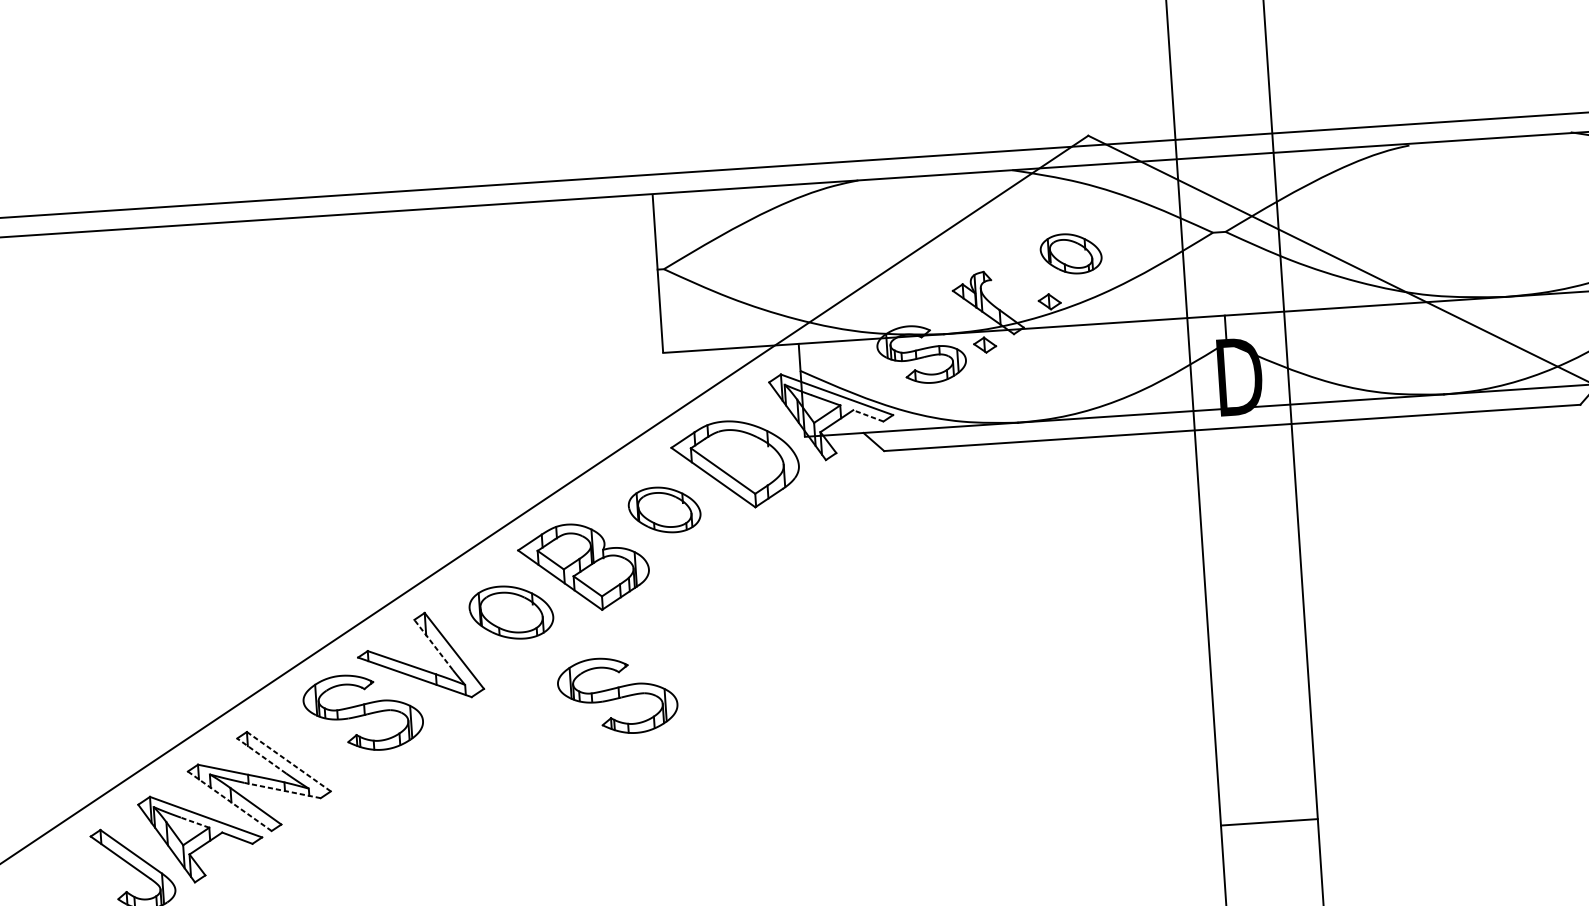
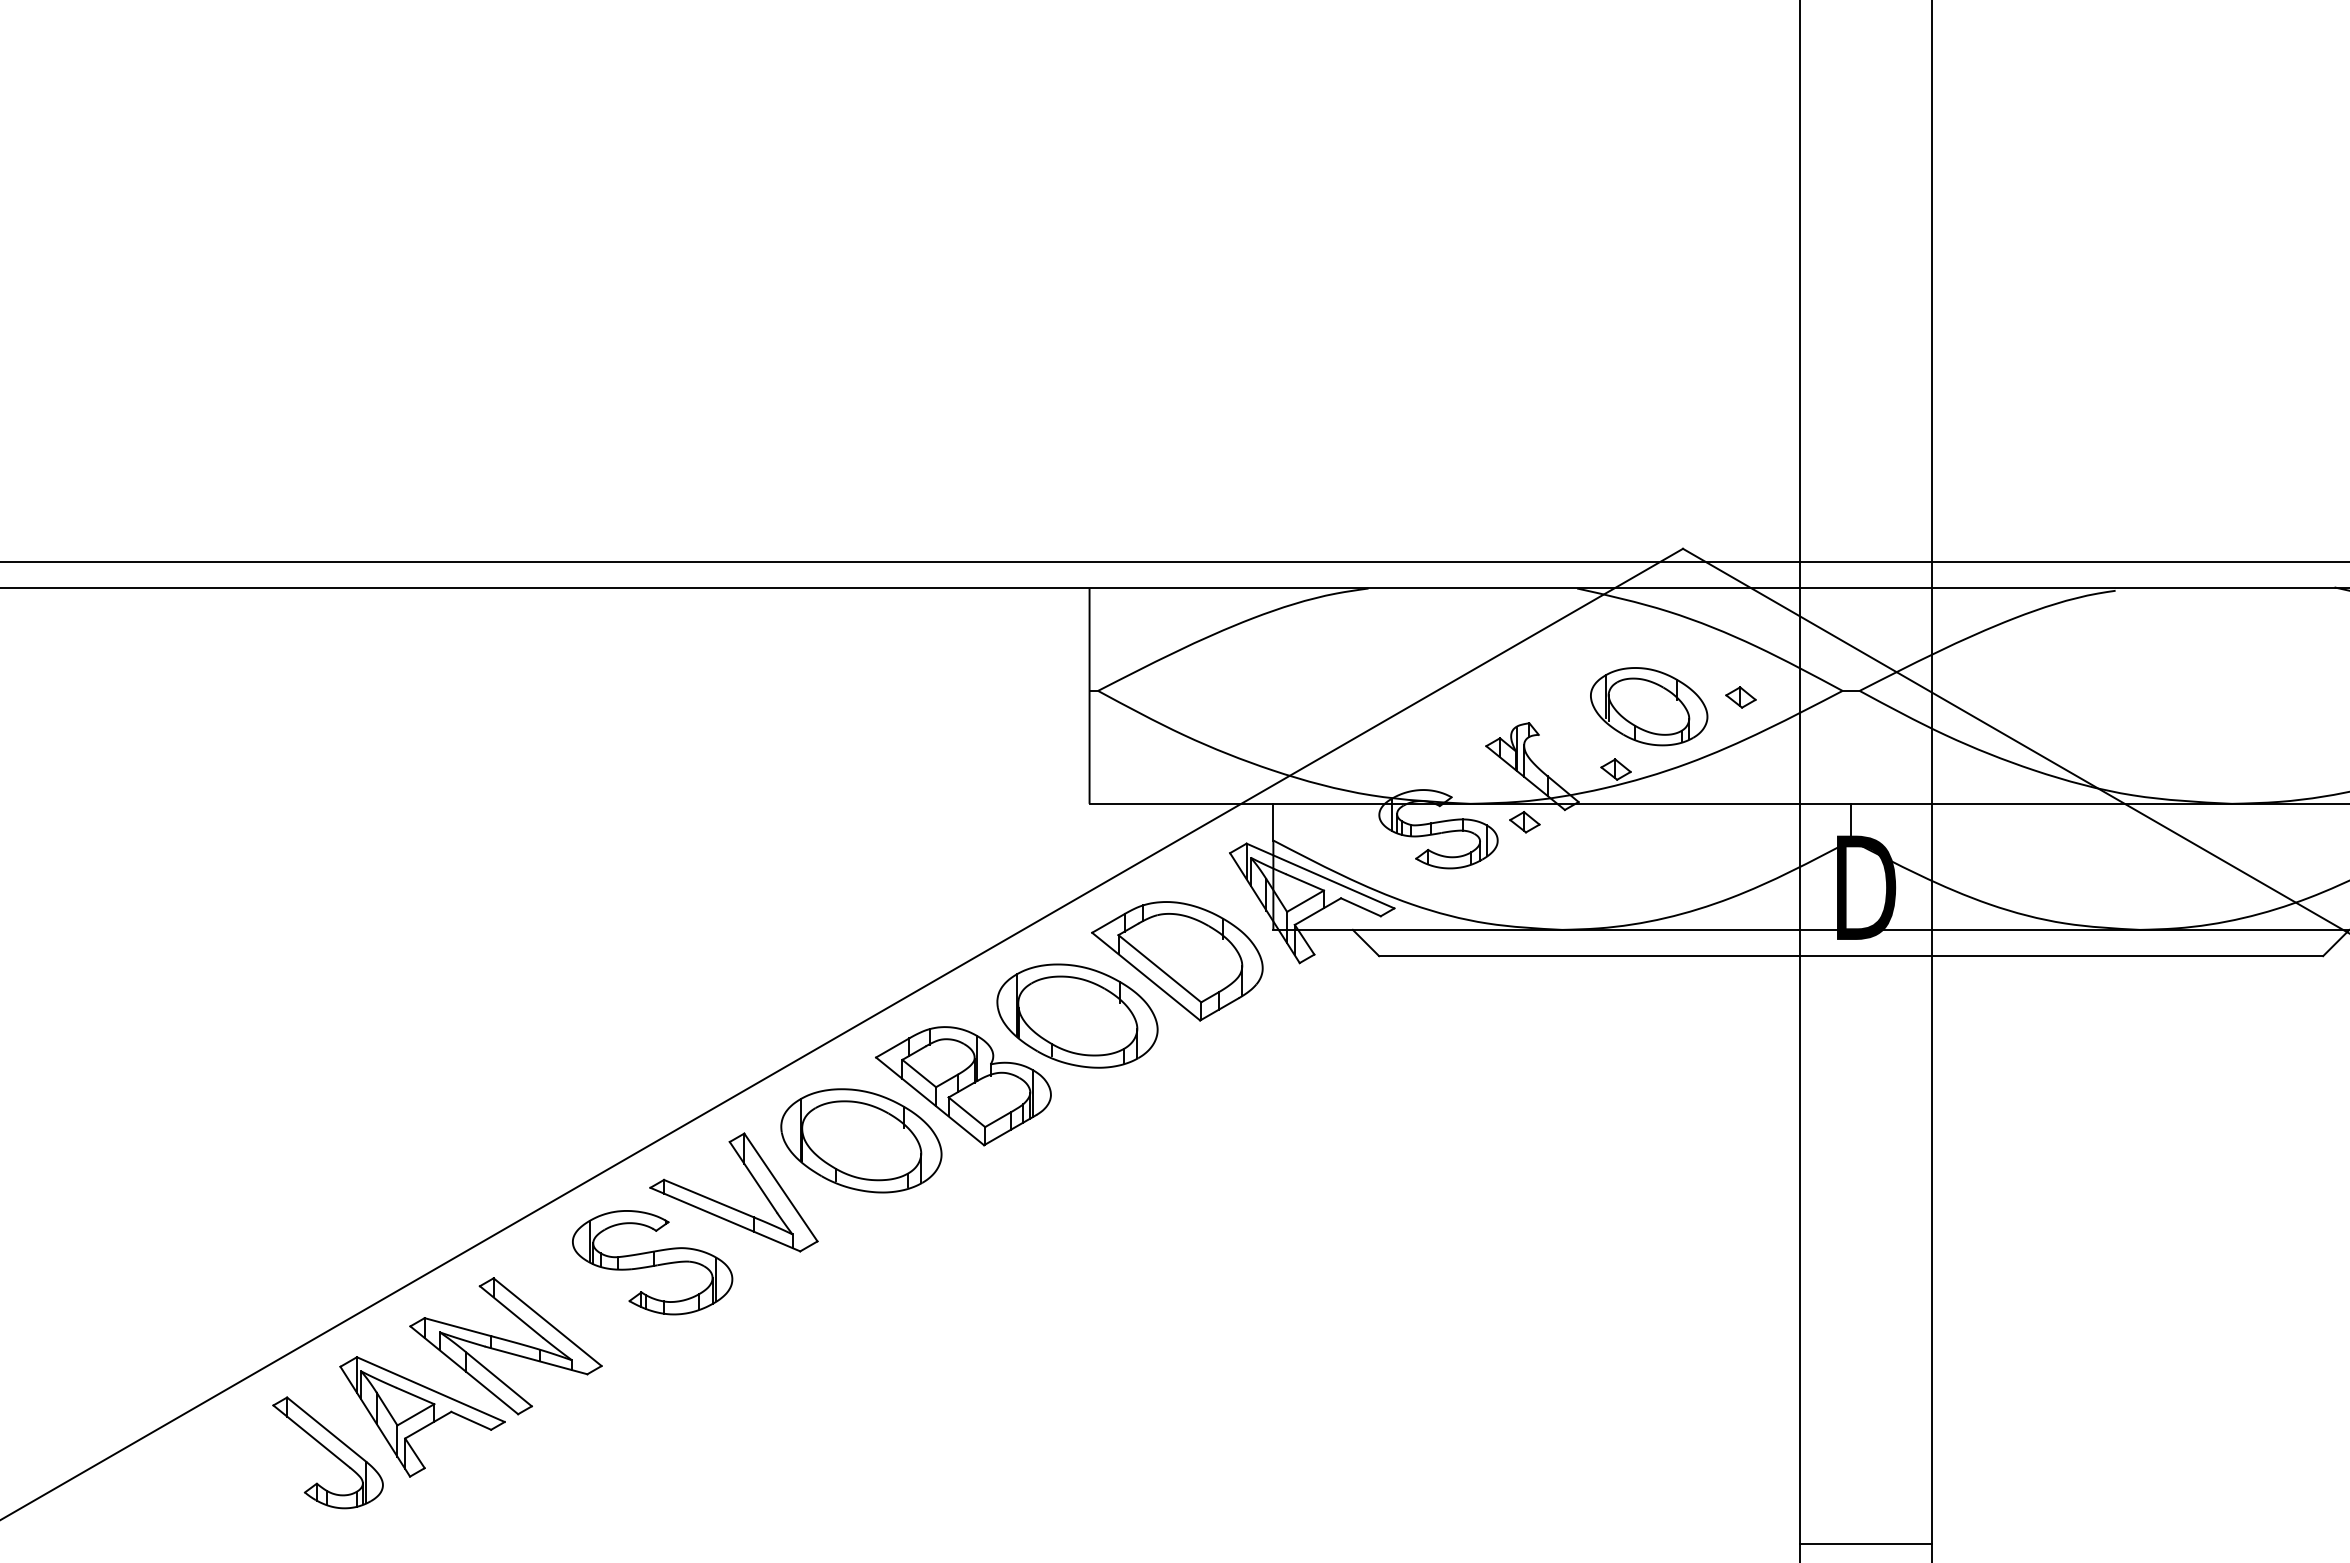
part: (1138, 242) -> (1740, 697), added
part: (1071, 253) -> (1649, 706), size x1.43
line: (868, 416) -> (1360, 907), dashed -> solid
part: (664, 509) -> (1077, 1015), size x1.67
part: (511, 612) -> (861, 1140), size x1.43
line: (433, 644) -> (753, 1177), dashed -> solid
part: (617, 695) -> (997, 1262), removed
line: (261, 756) -> (511, 1312), dashed -> solid
line: (288, 761) -> (547, 1322), dashed -> solid
line: (282, 790) -> (536, 1360), dashed -> solid
line: (229, 801) -> (464, 1370), dashed -> solid
line: (195, 822) -> (415, 1395), dashed -> solid
line: (1269, 822) -> (1865, 1543), moved

